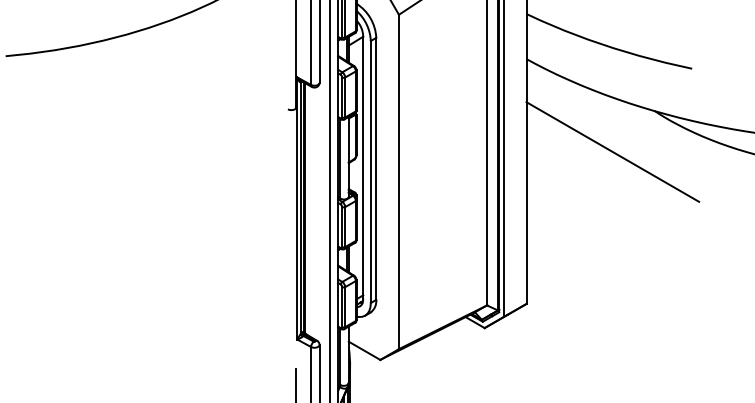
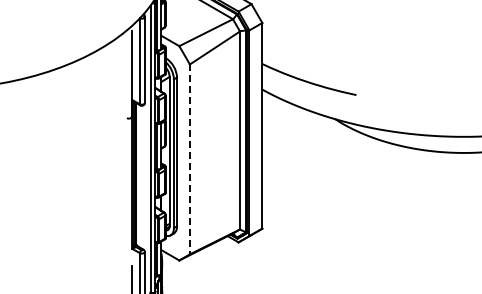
line: (613, 152) -> (311, 142), removed
line: (398, 182) -> (189, 159), solid -> dashed

